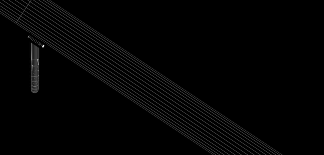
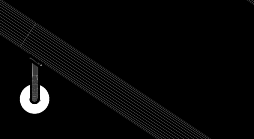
fill: (34, 88) -> (34, 98), removed

